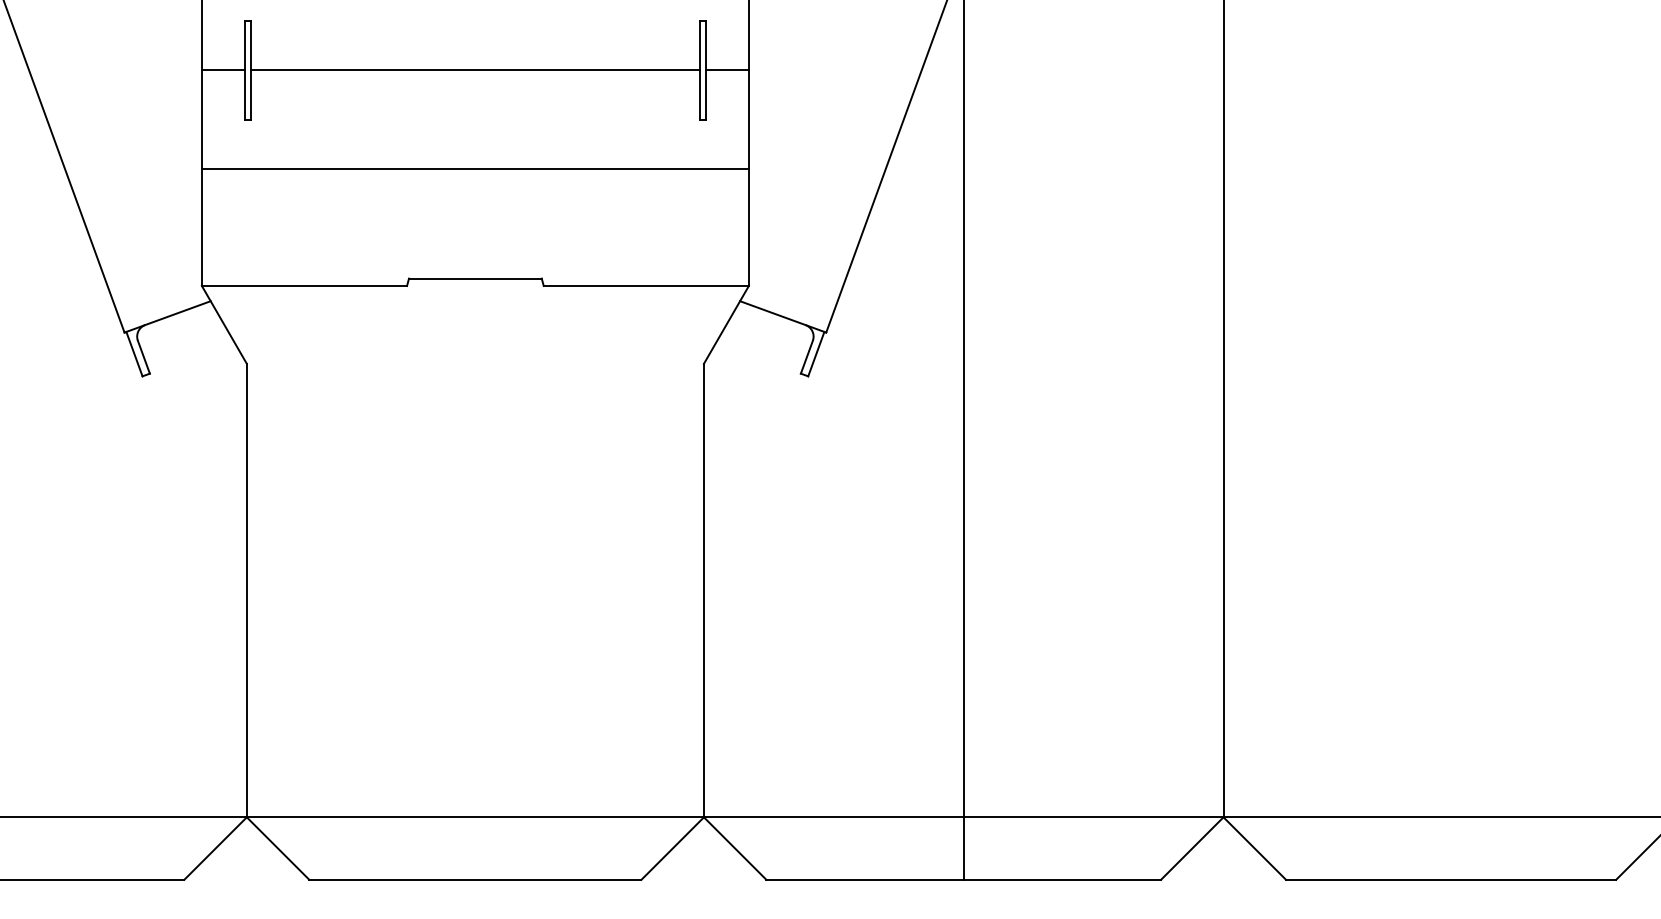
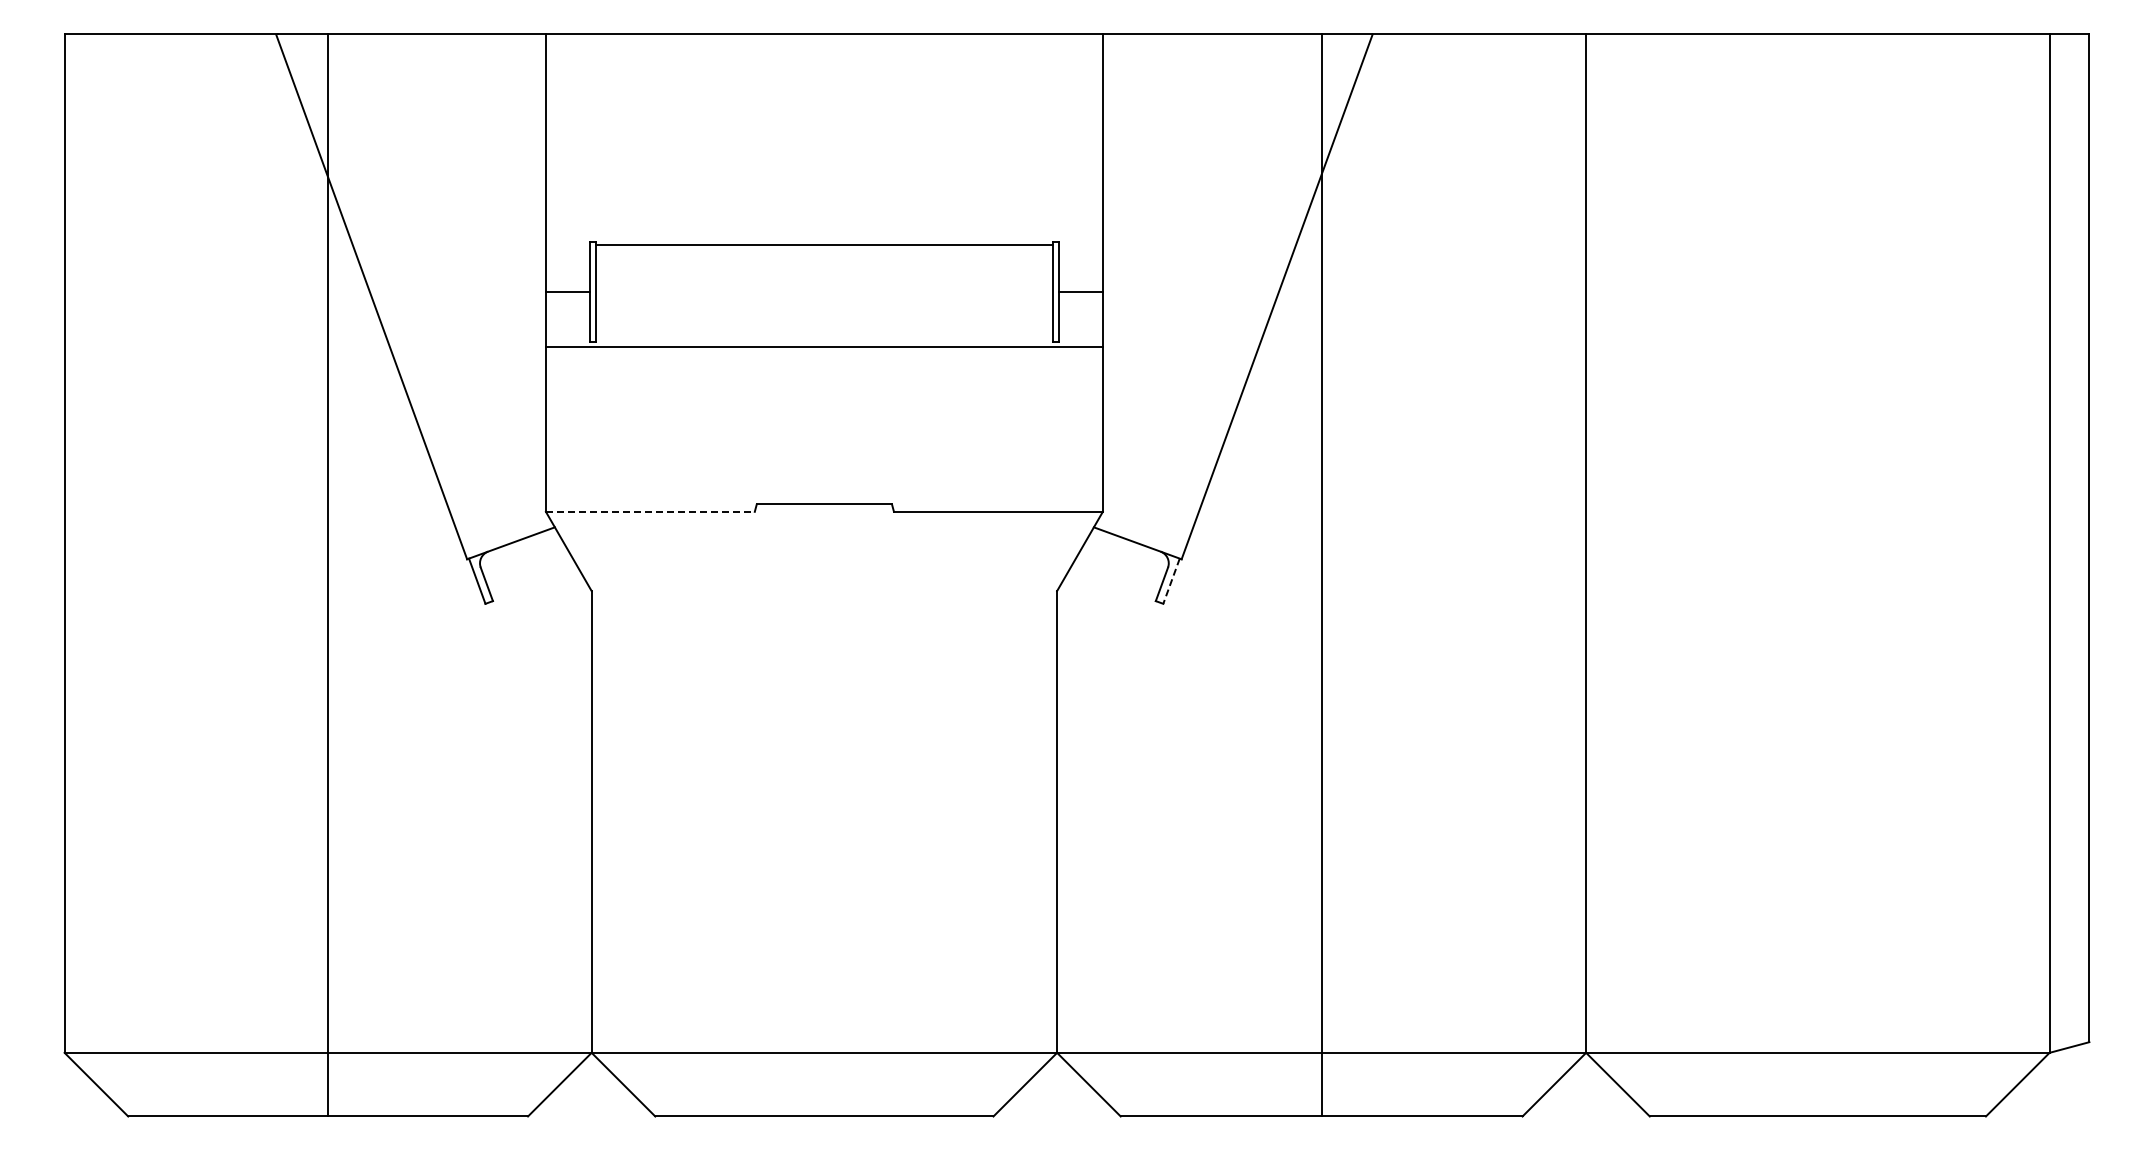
line: (475, 70) -> (824, 245), moved
line: (474, 168) -> (823, 346), moved
line: (304, 285) -> (650, 511), solid -> dashed
line: (816, 354) -> (1171, 581), solid -> dashed

